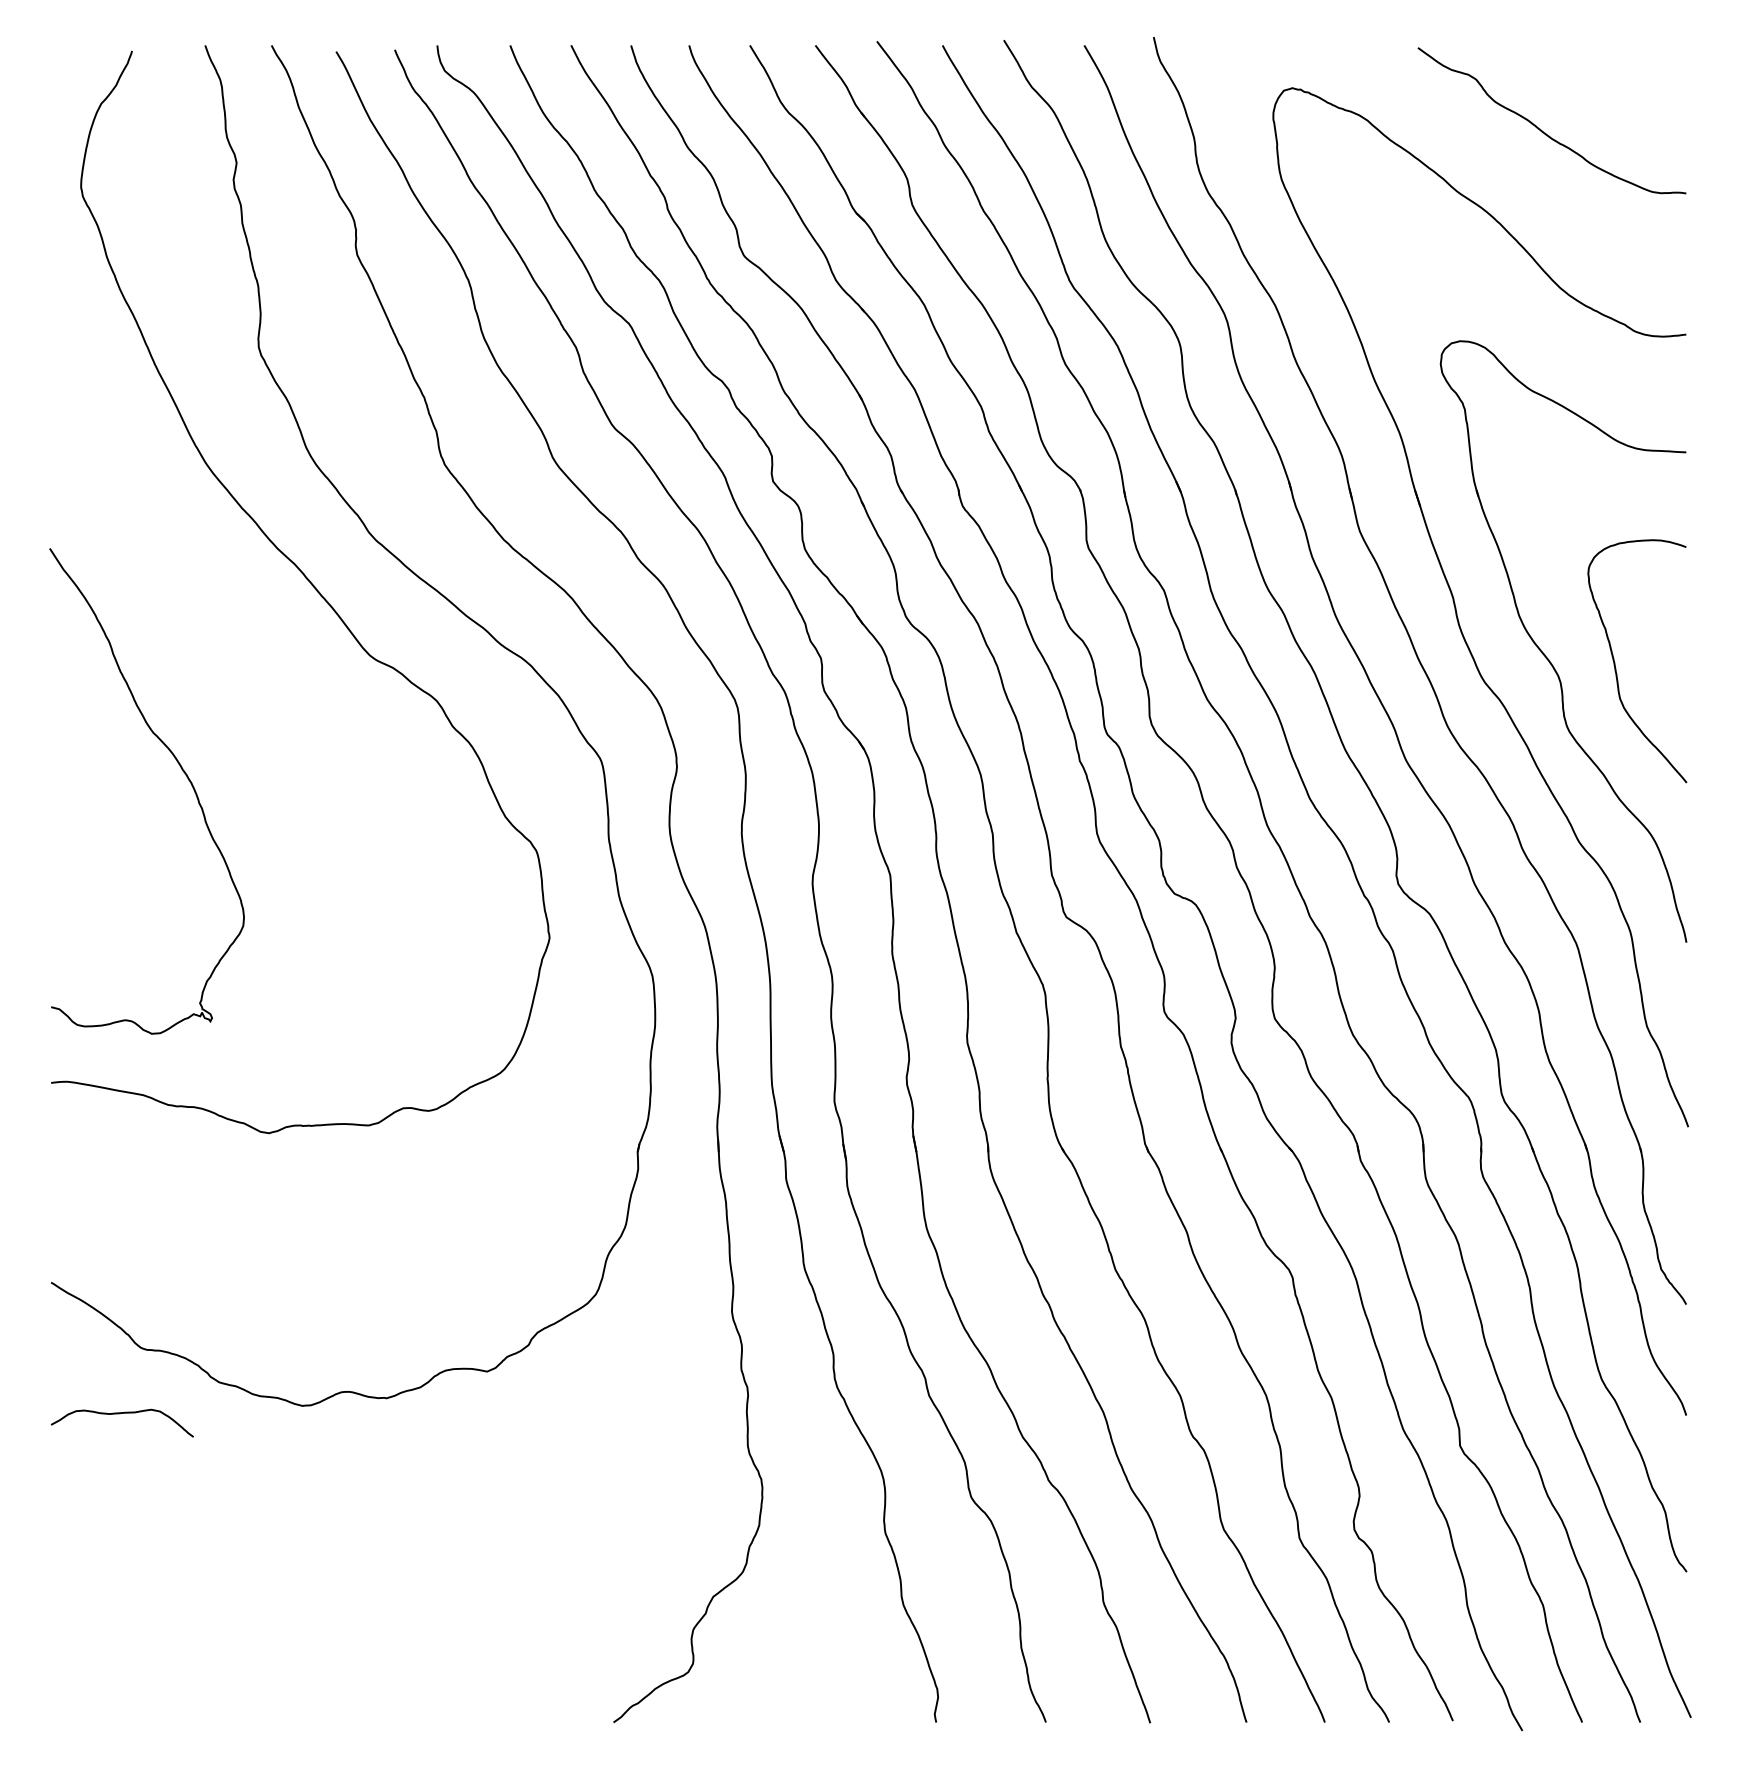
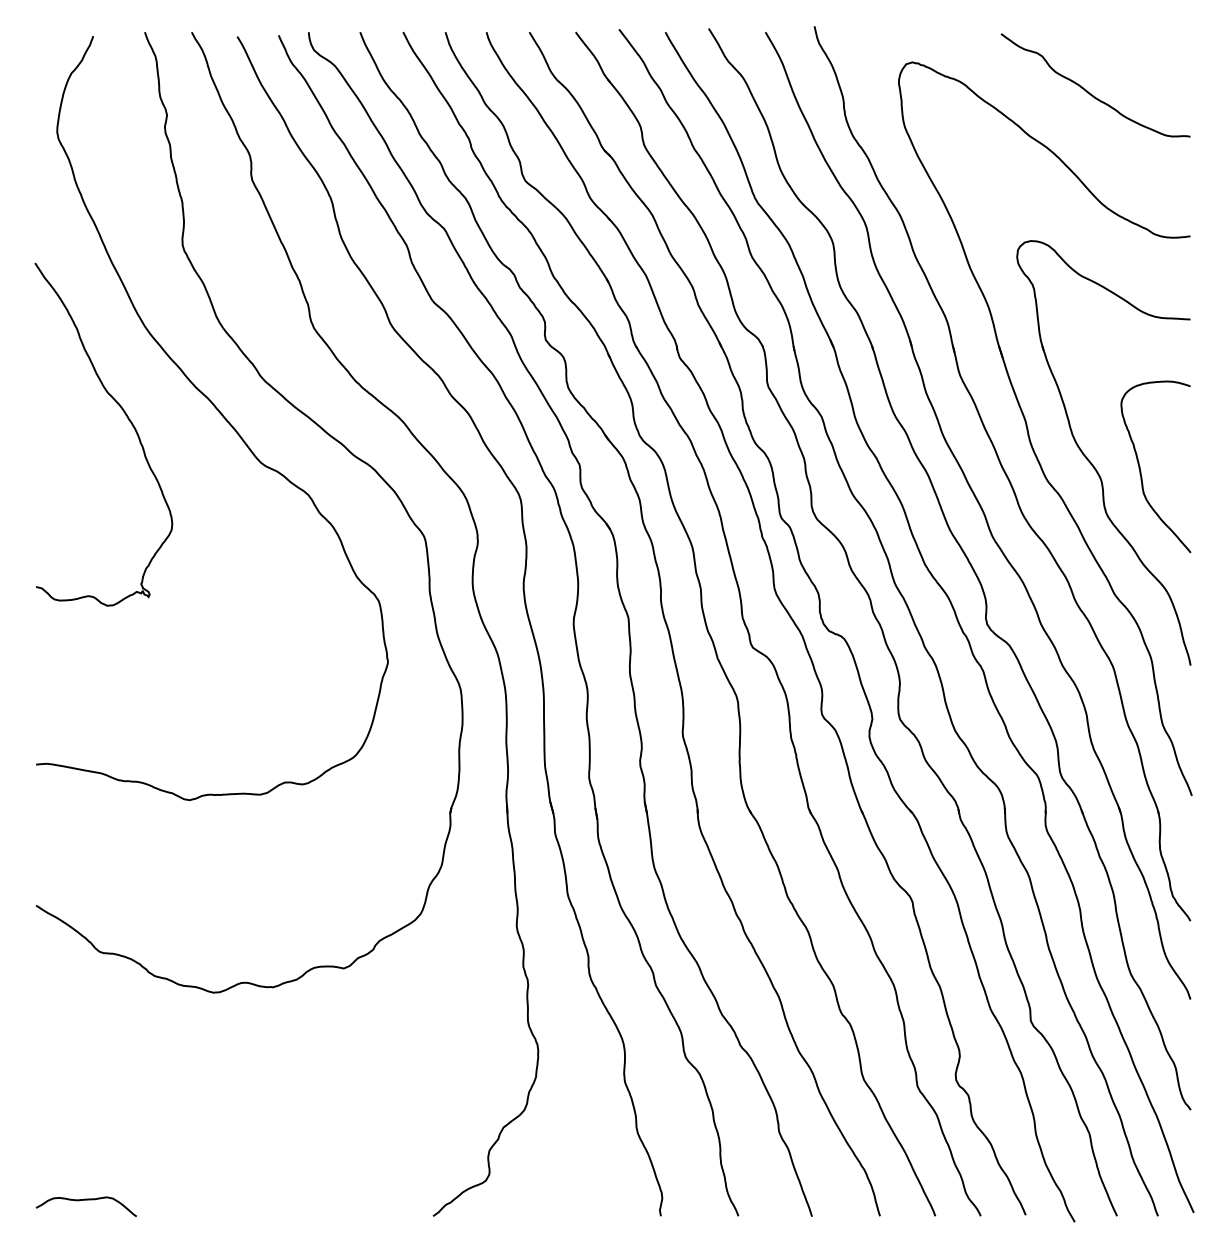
curve: (182, 771) -> (128, 420), moved
curve: (120, 1414) -> (85, 1200), moved

